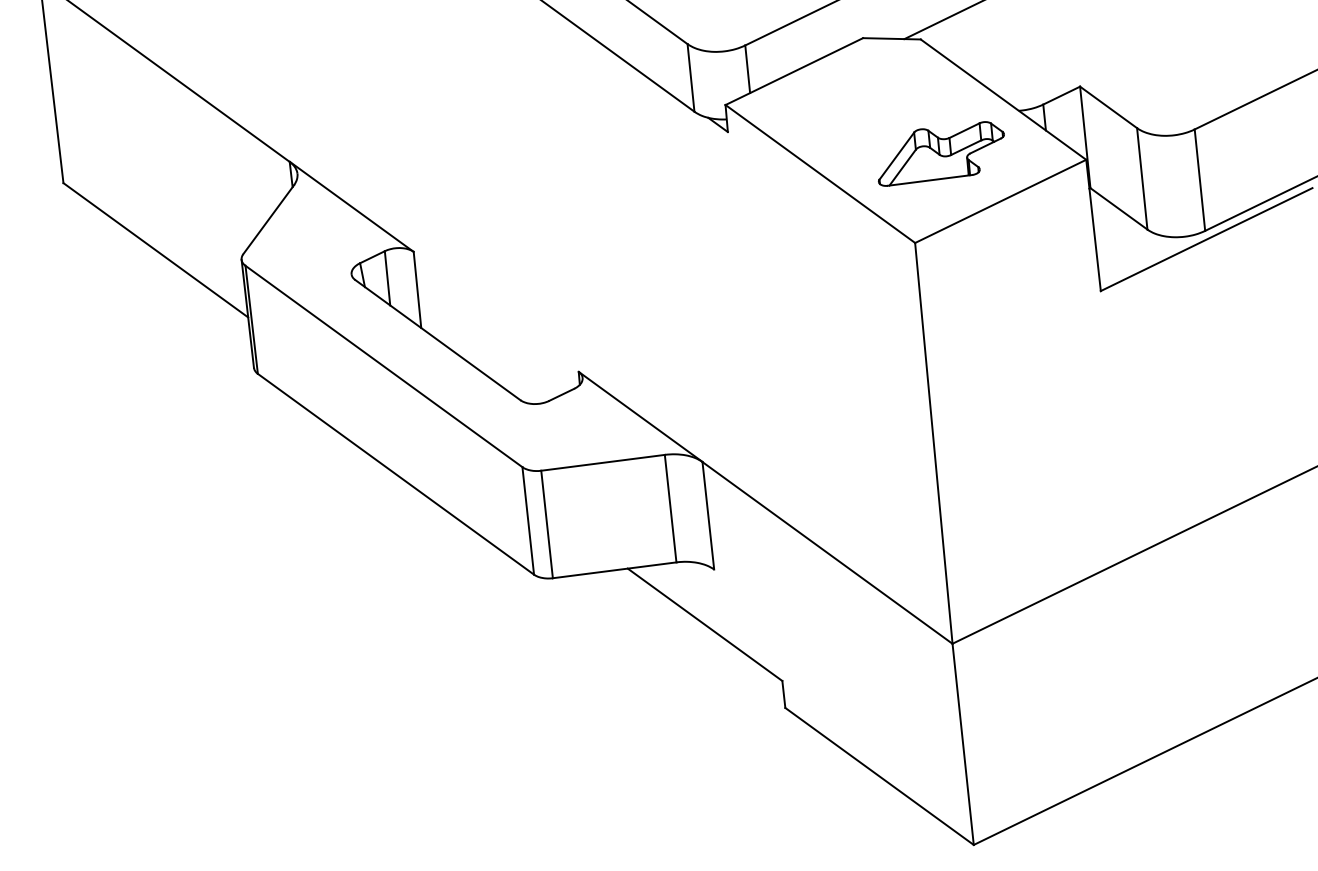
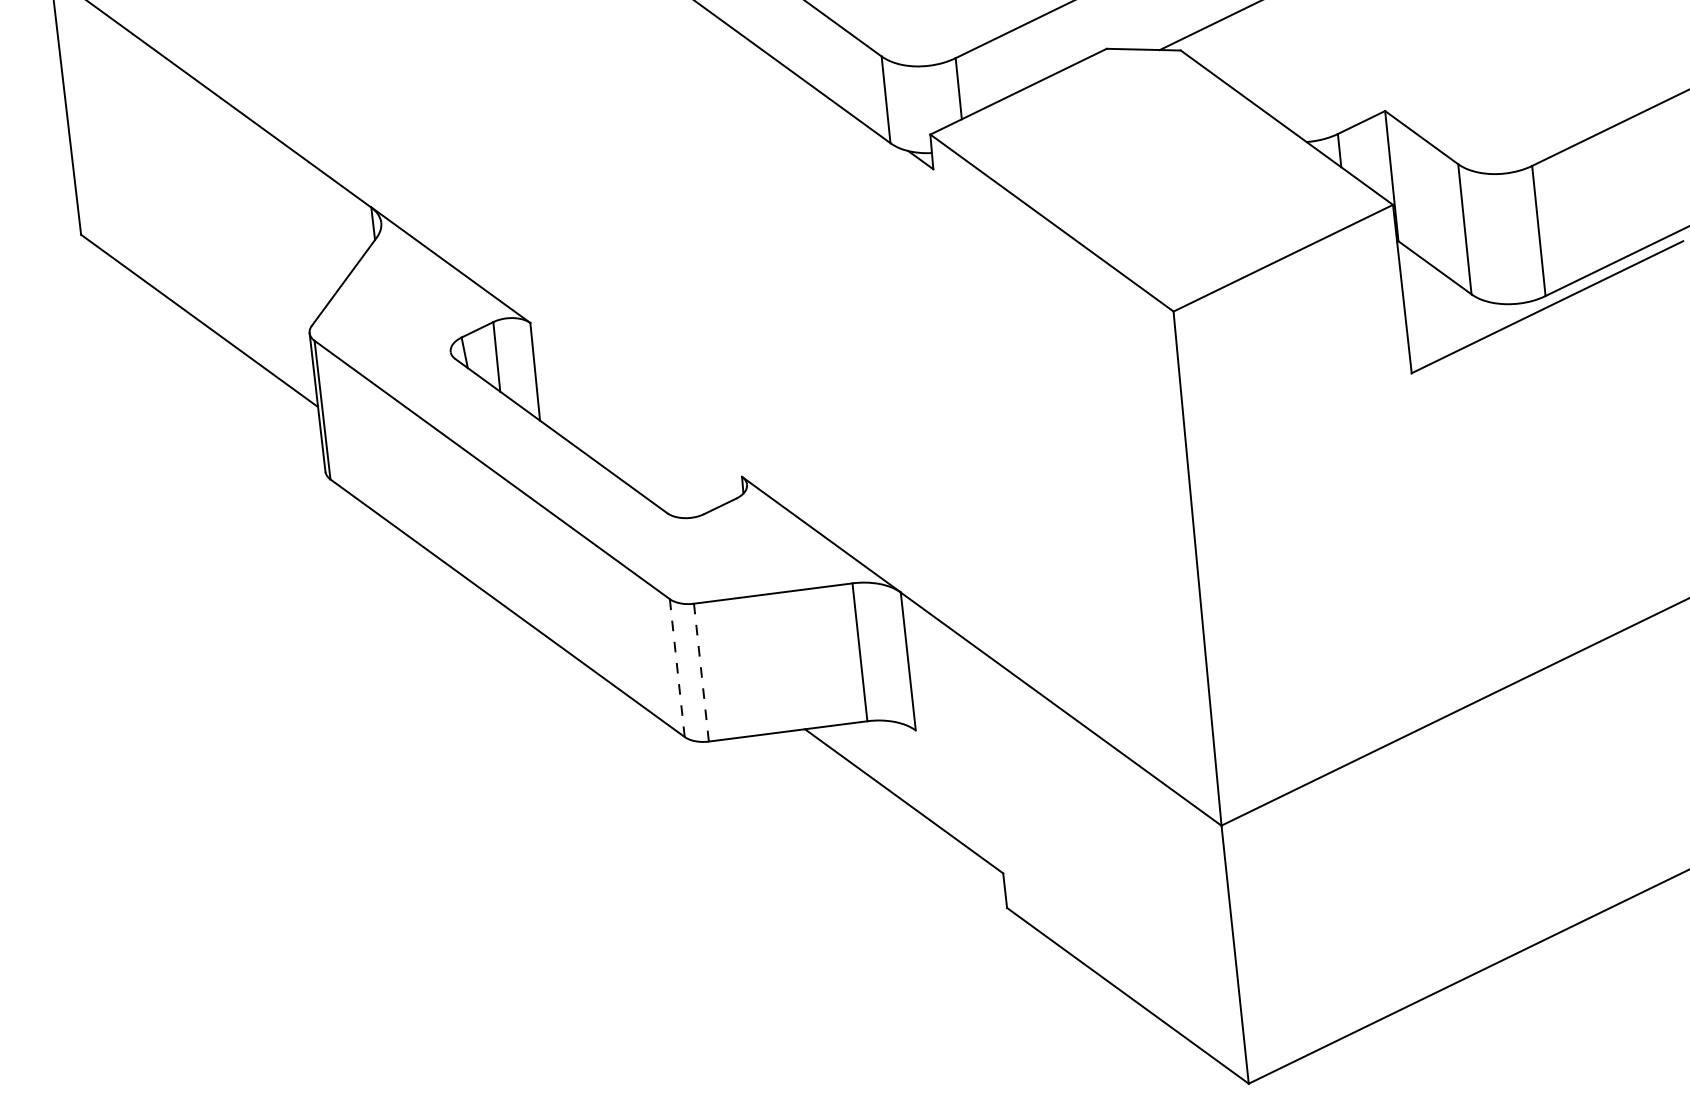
part: (941, 154) -> (1207, 197), removed
line: (528, 520) -> (677, 667), solid -> dashed
line: (547, 525) -> (701, 673), solid -> dashed

